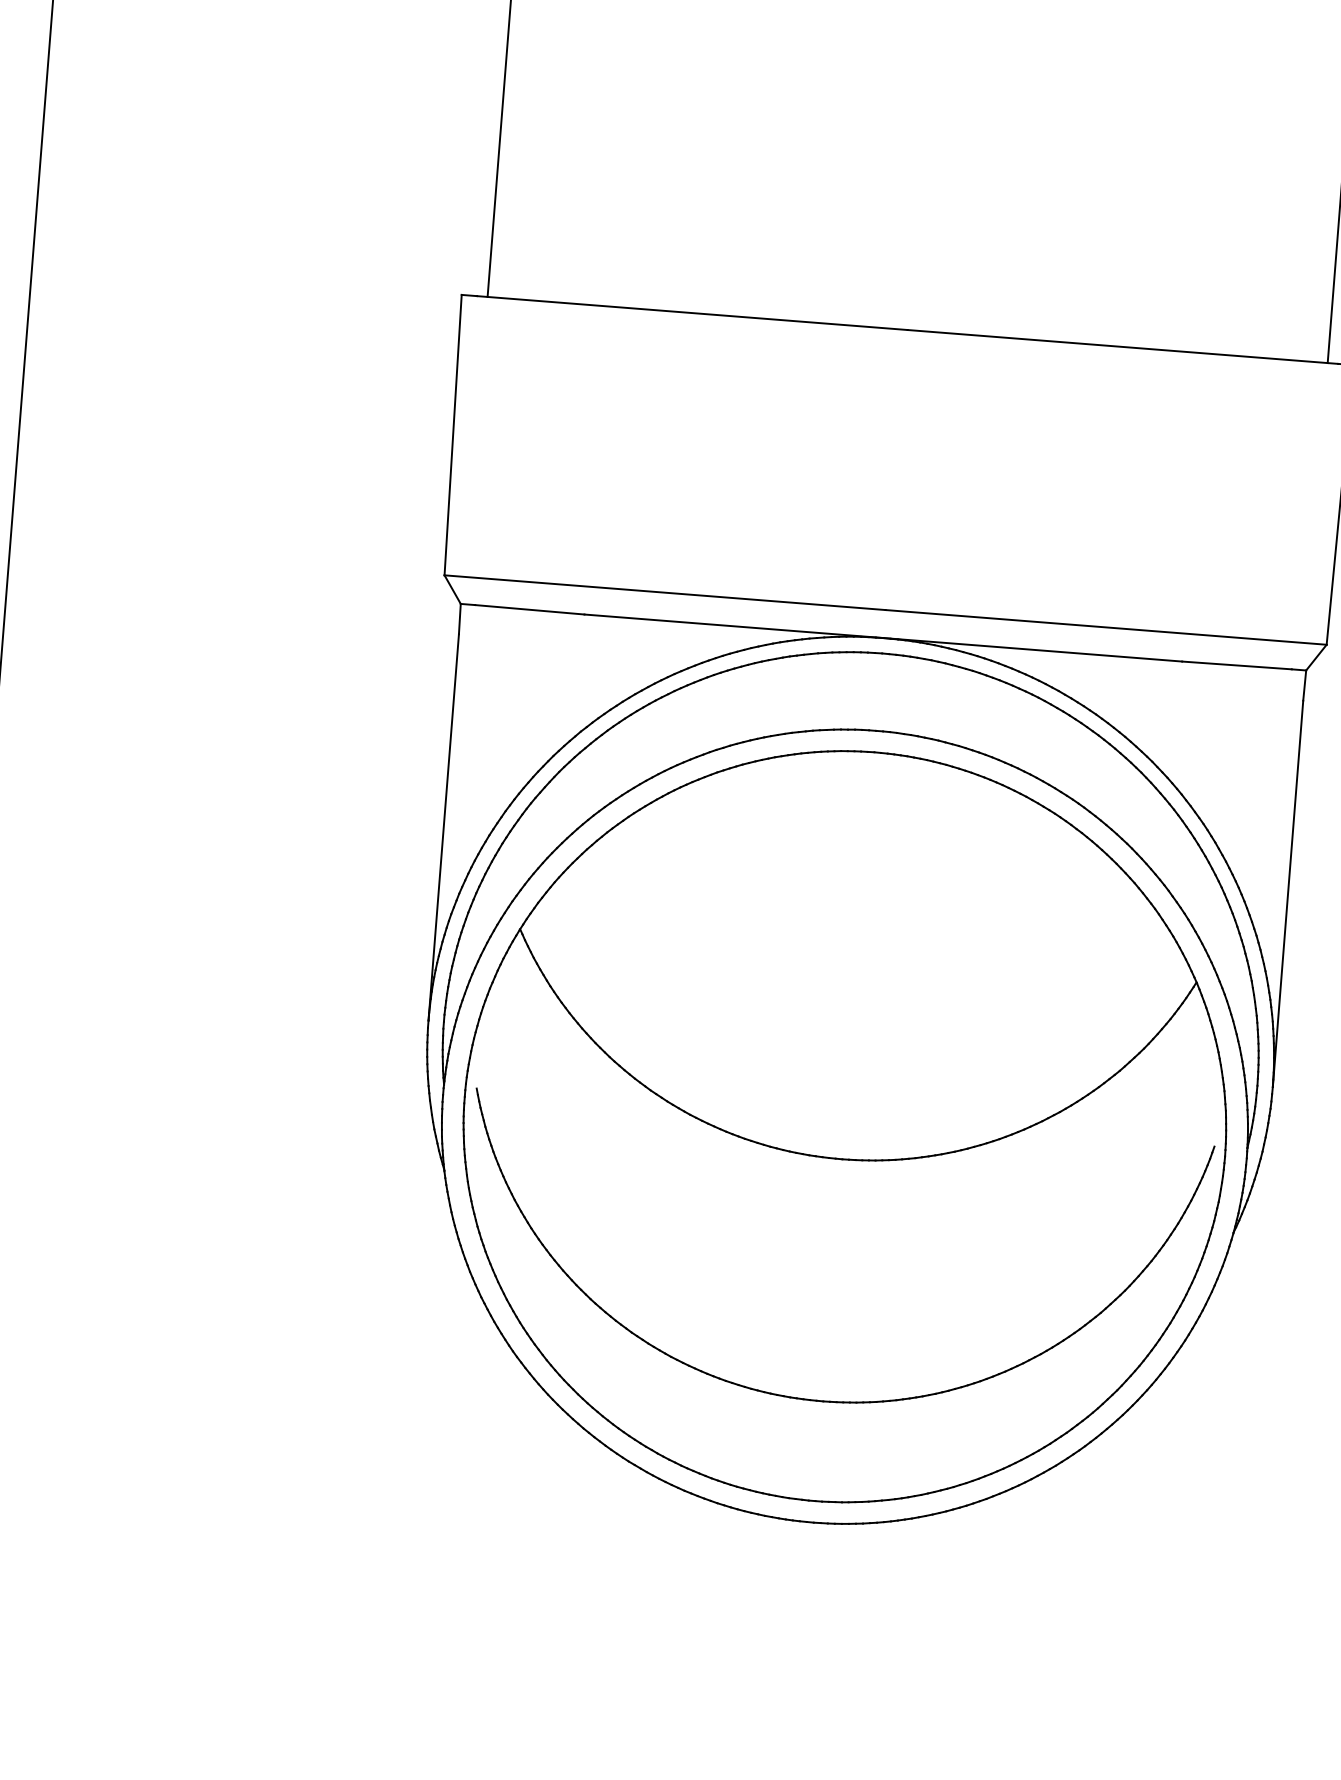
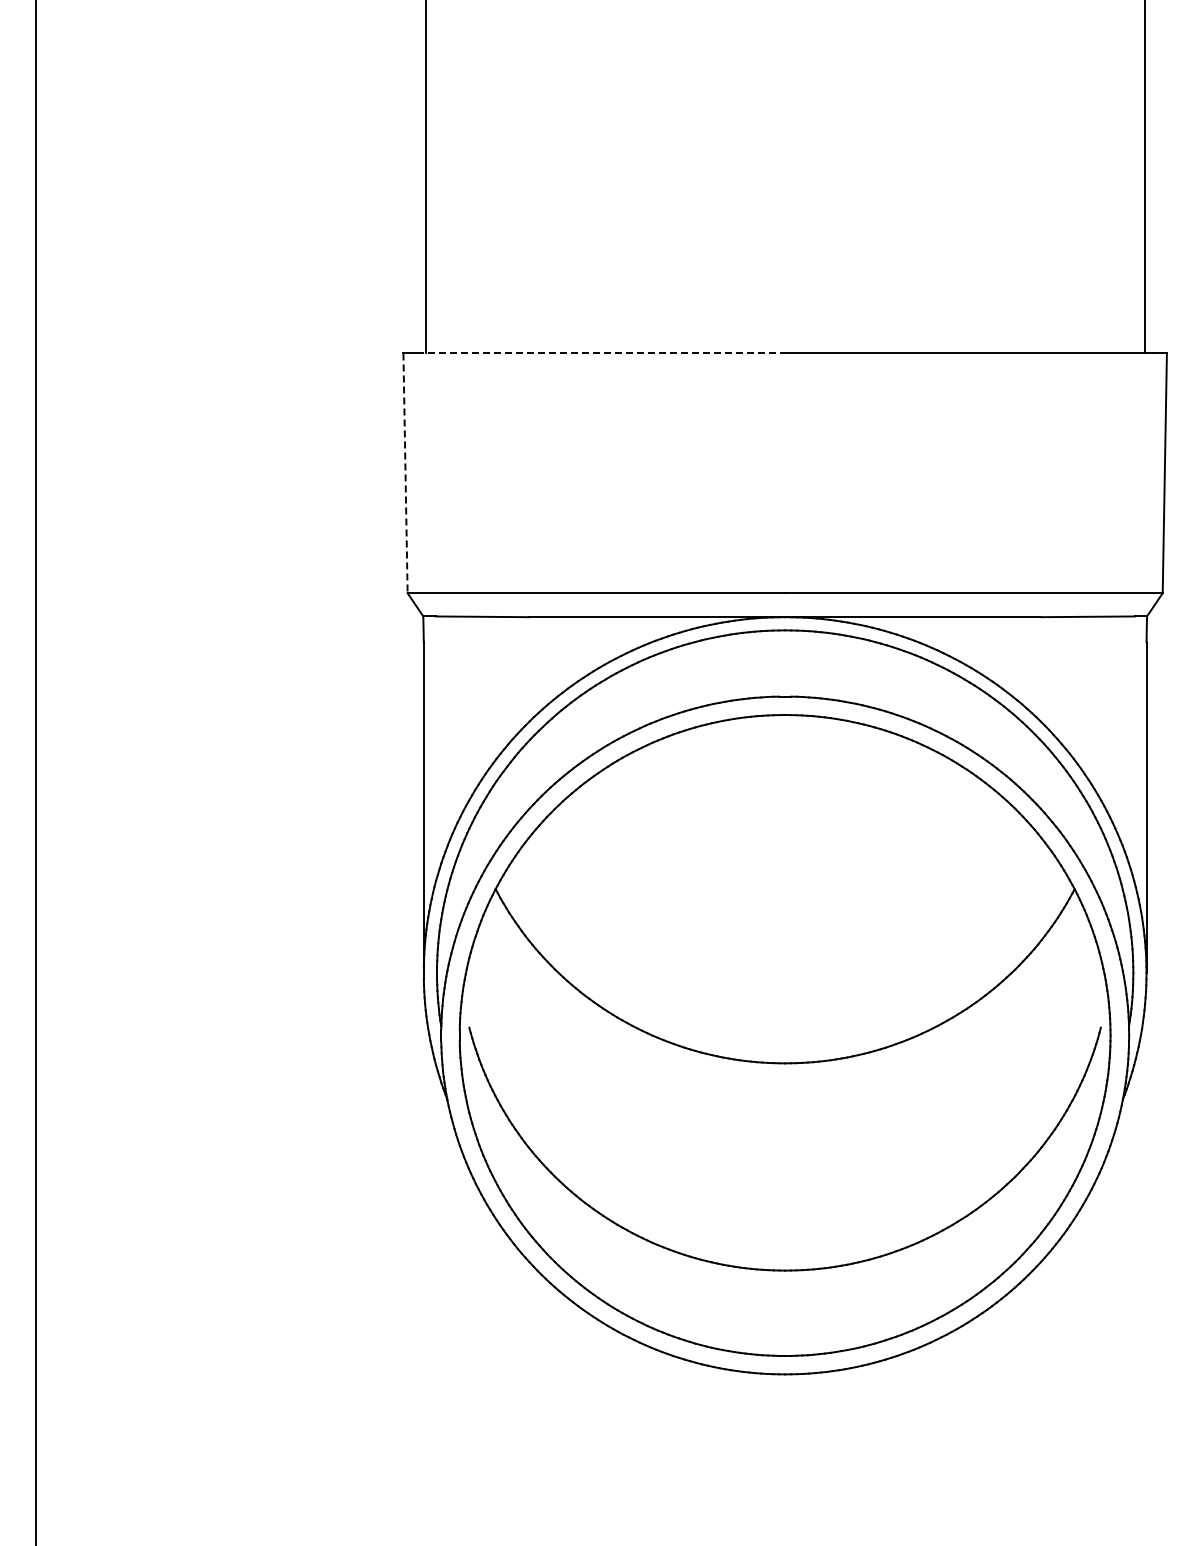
line: (693, 313) -> (601, 353), solid -> dashed
line: (453, 435) -> (405, 473), solid -> dashed

